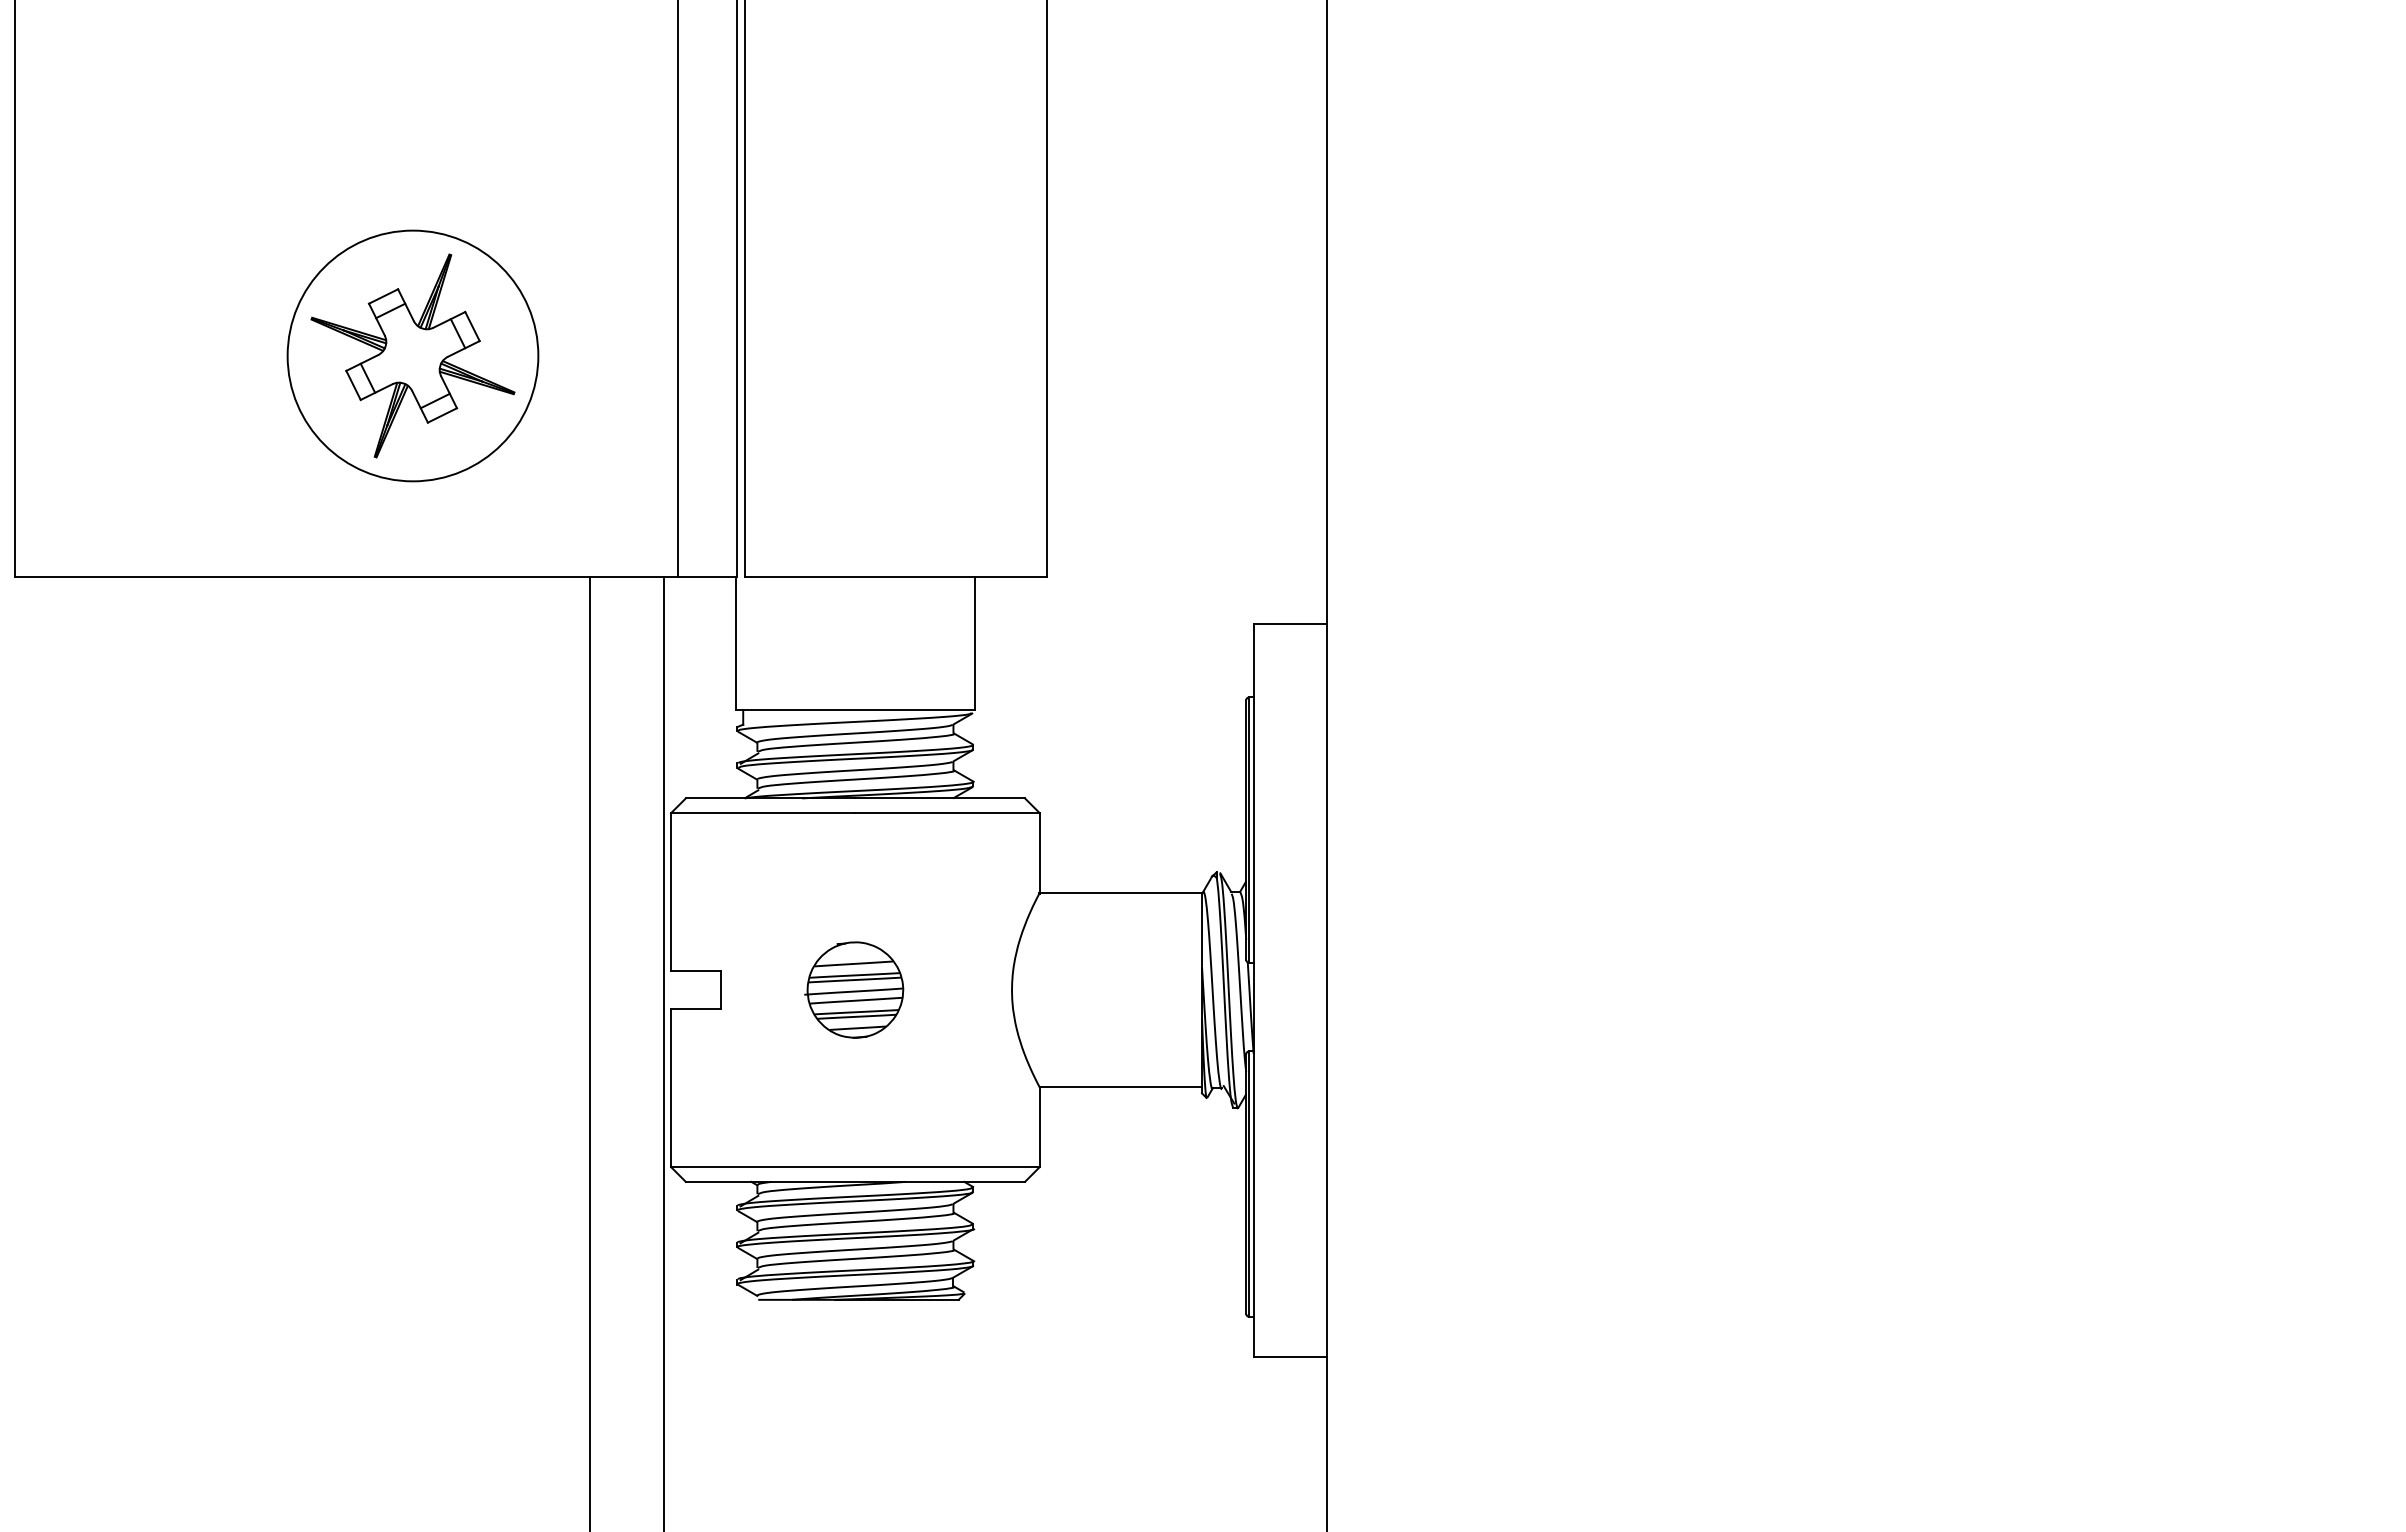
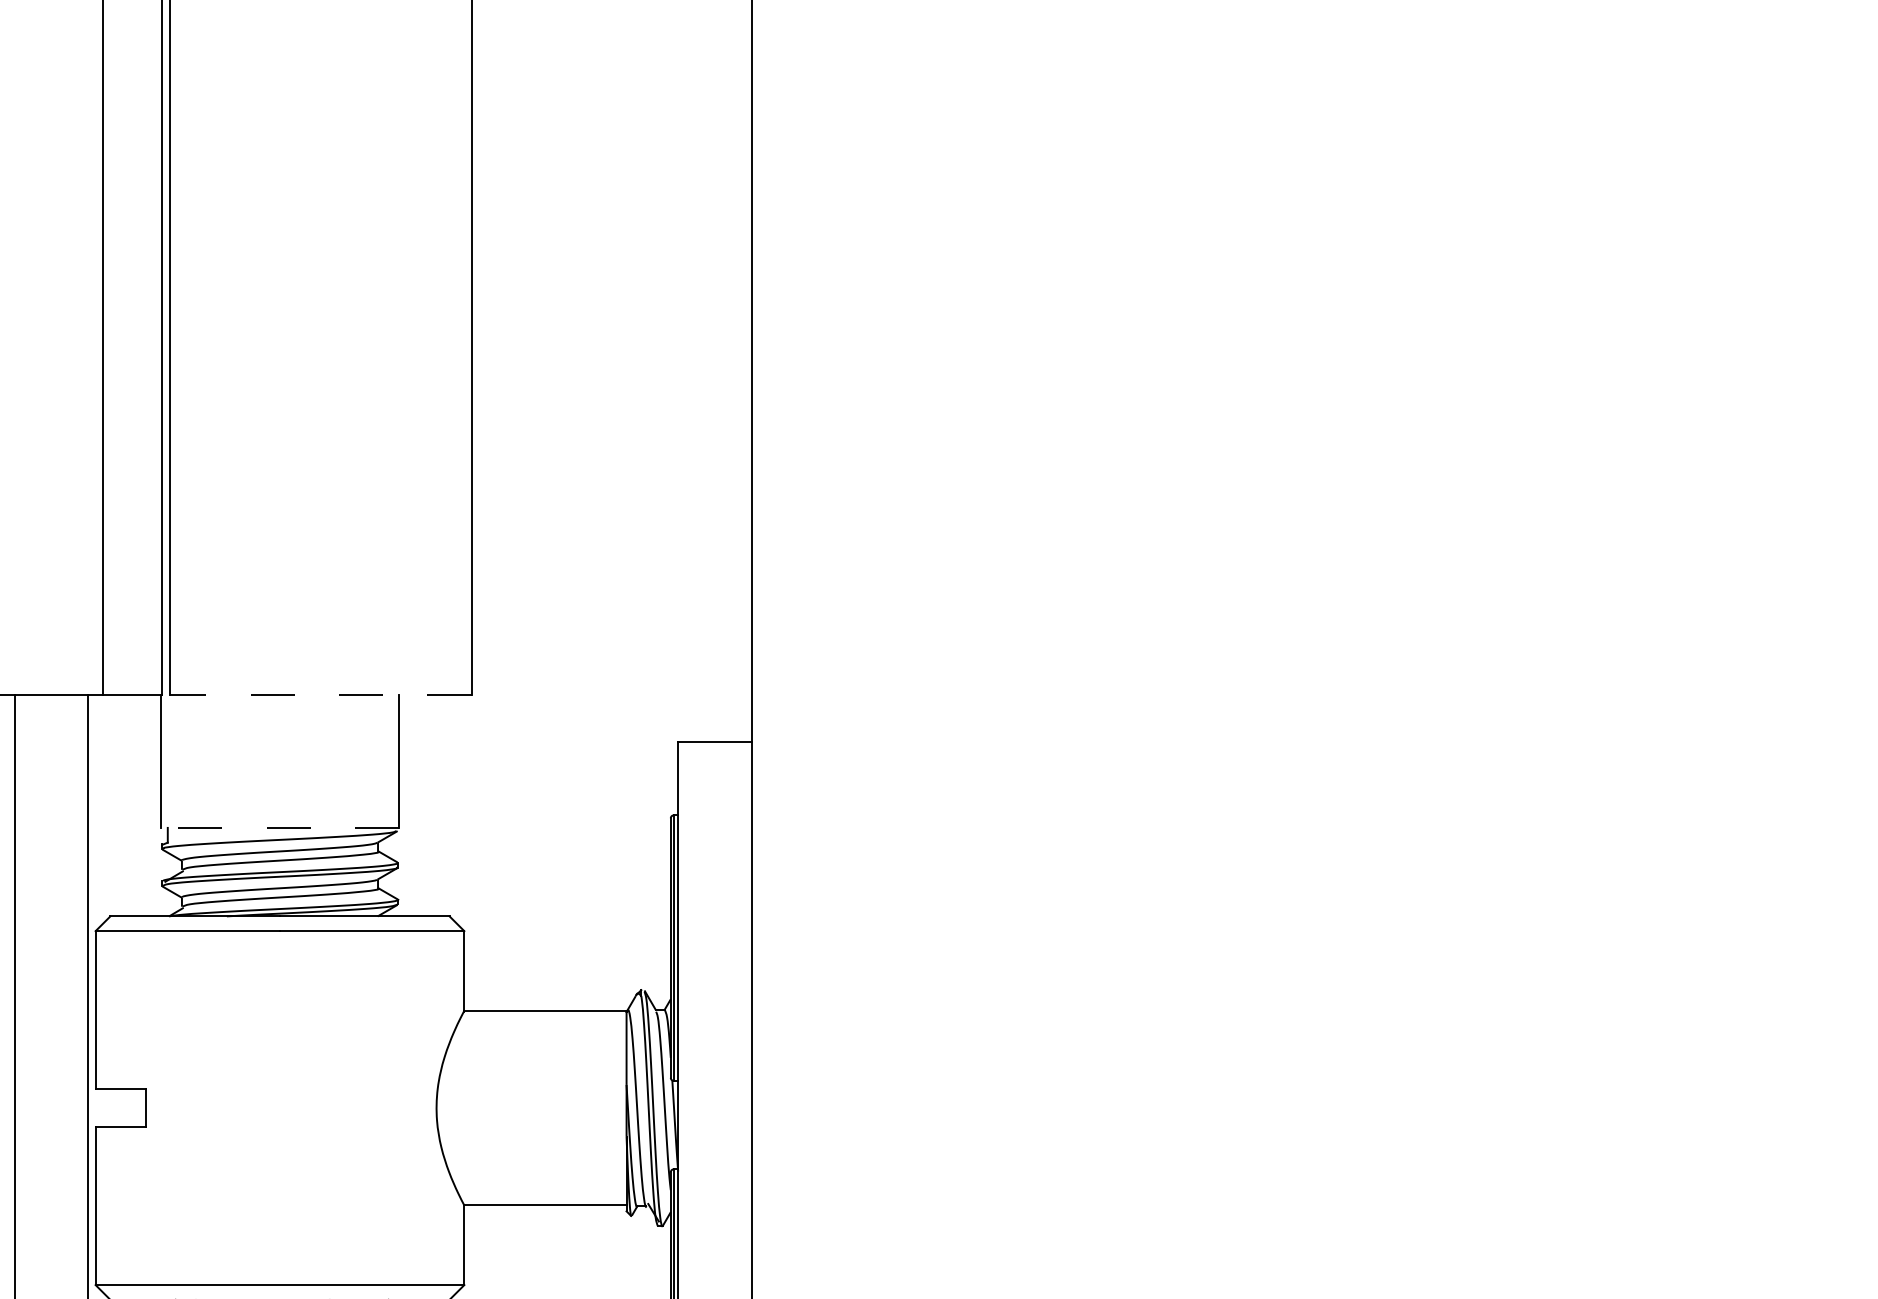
line: (896, 577) -> (321, 695), solid -> dashed
line: (854, 709) -> (279, 827), solid -> dashed
part: (854, 989) -> (279, 1107), removed

